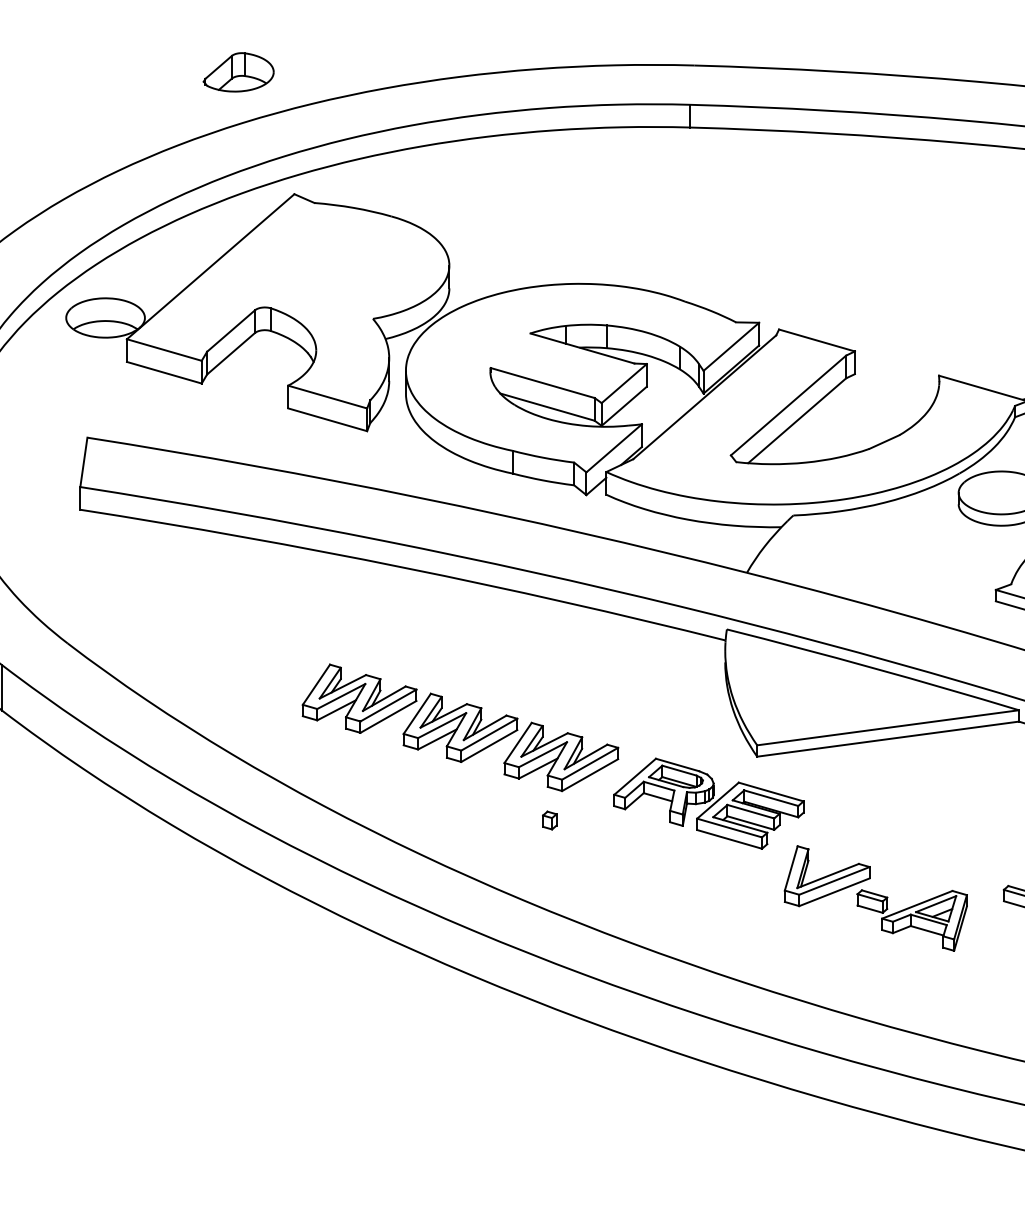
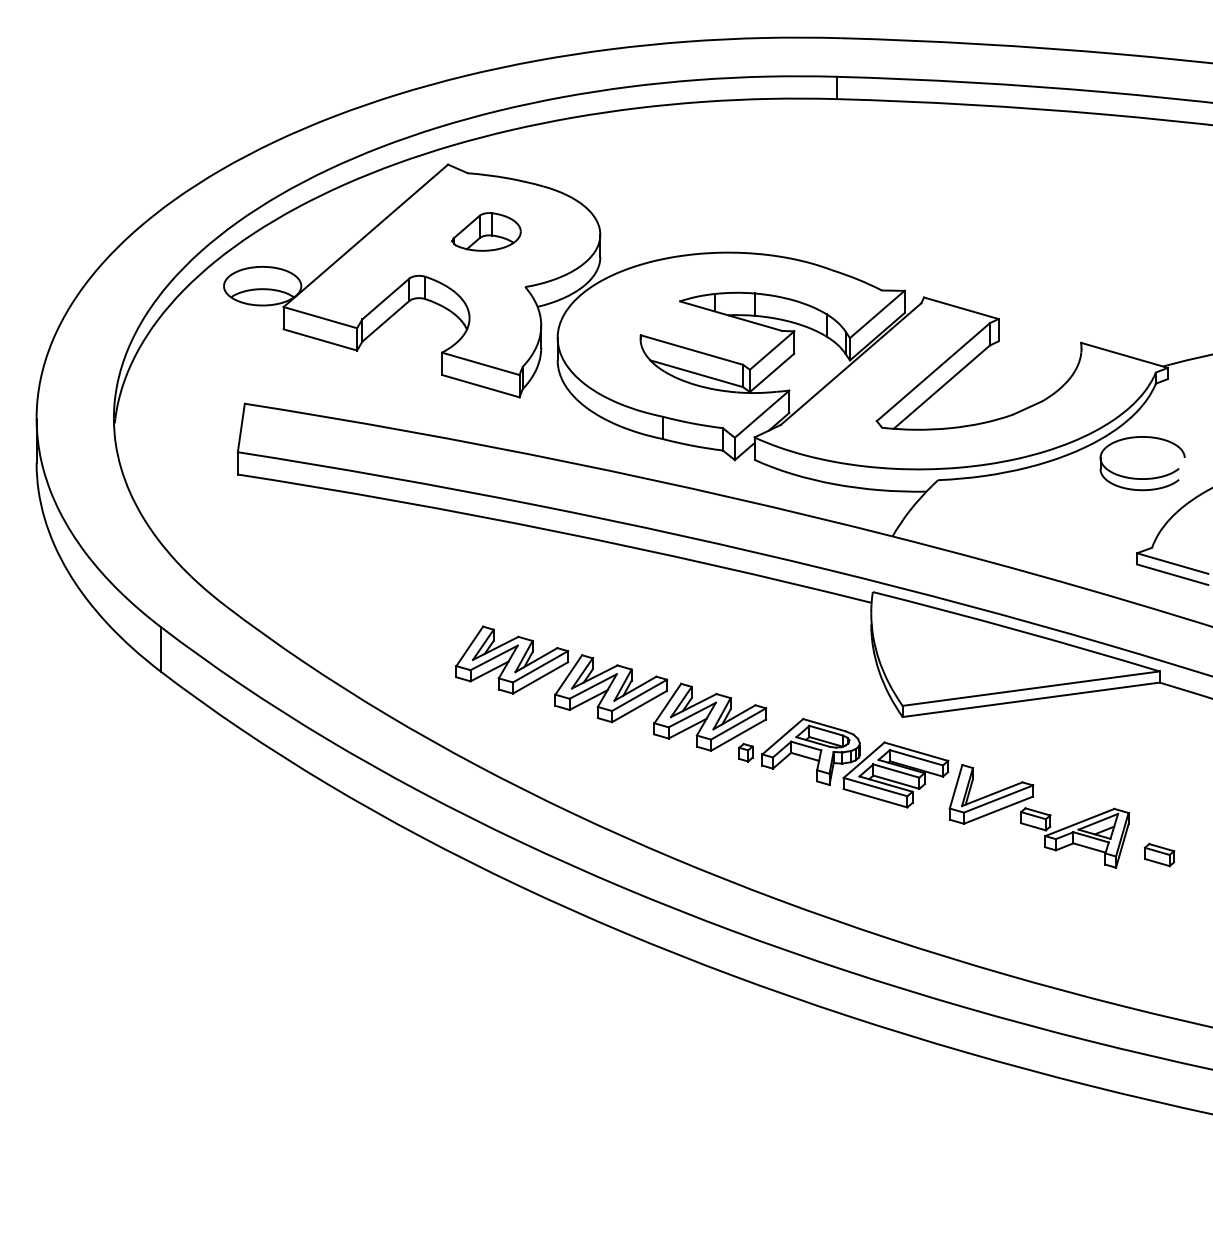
part: (238, 71) -> (486, 231), moved
part: (549, 820) -> (745, 752), moved
part: (875, 898) -> (1038, 816), moved

